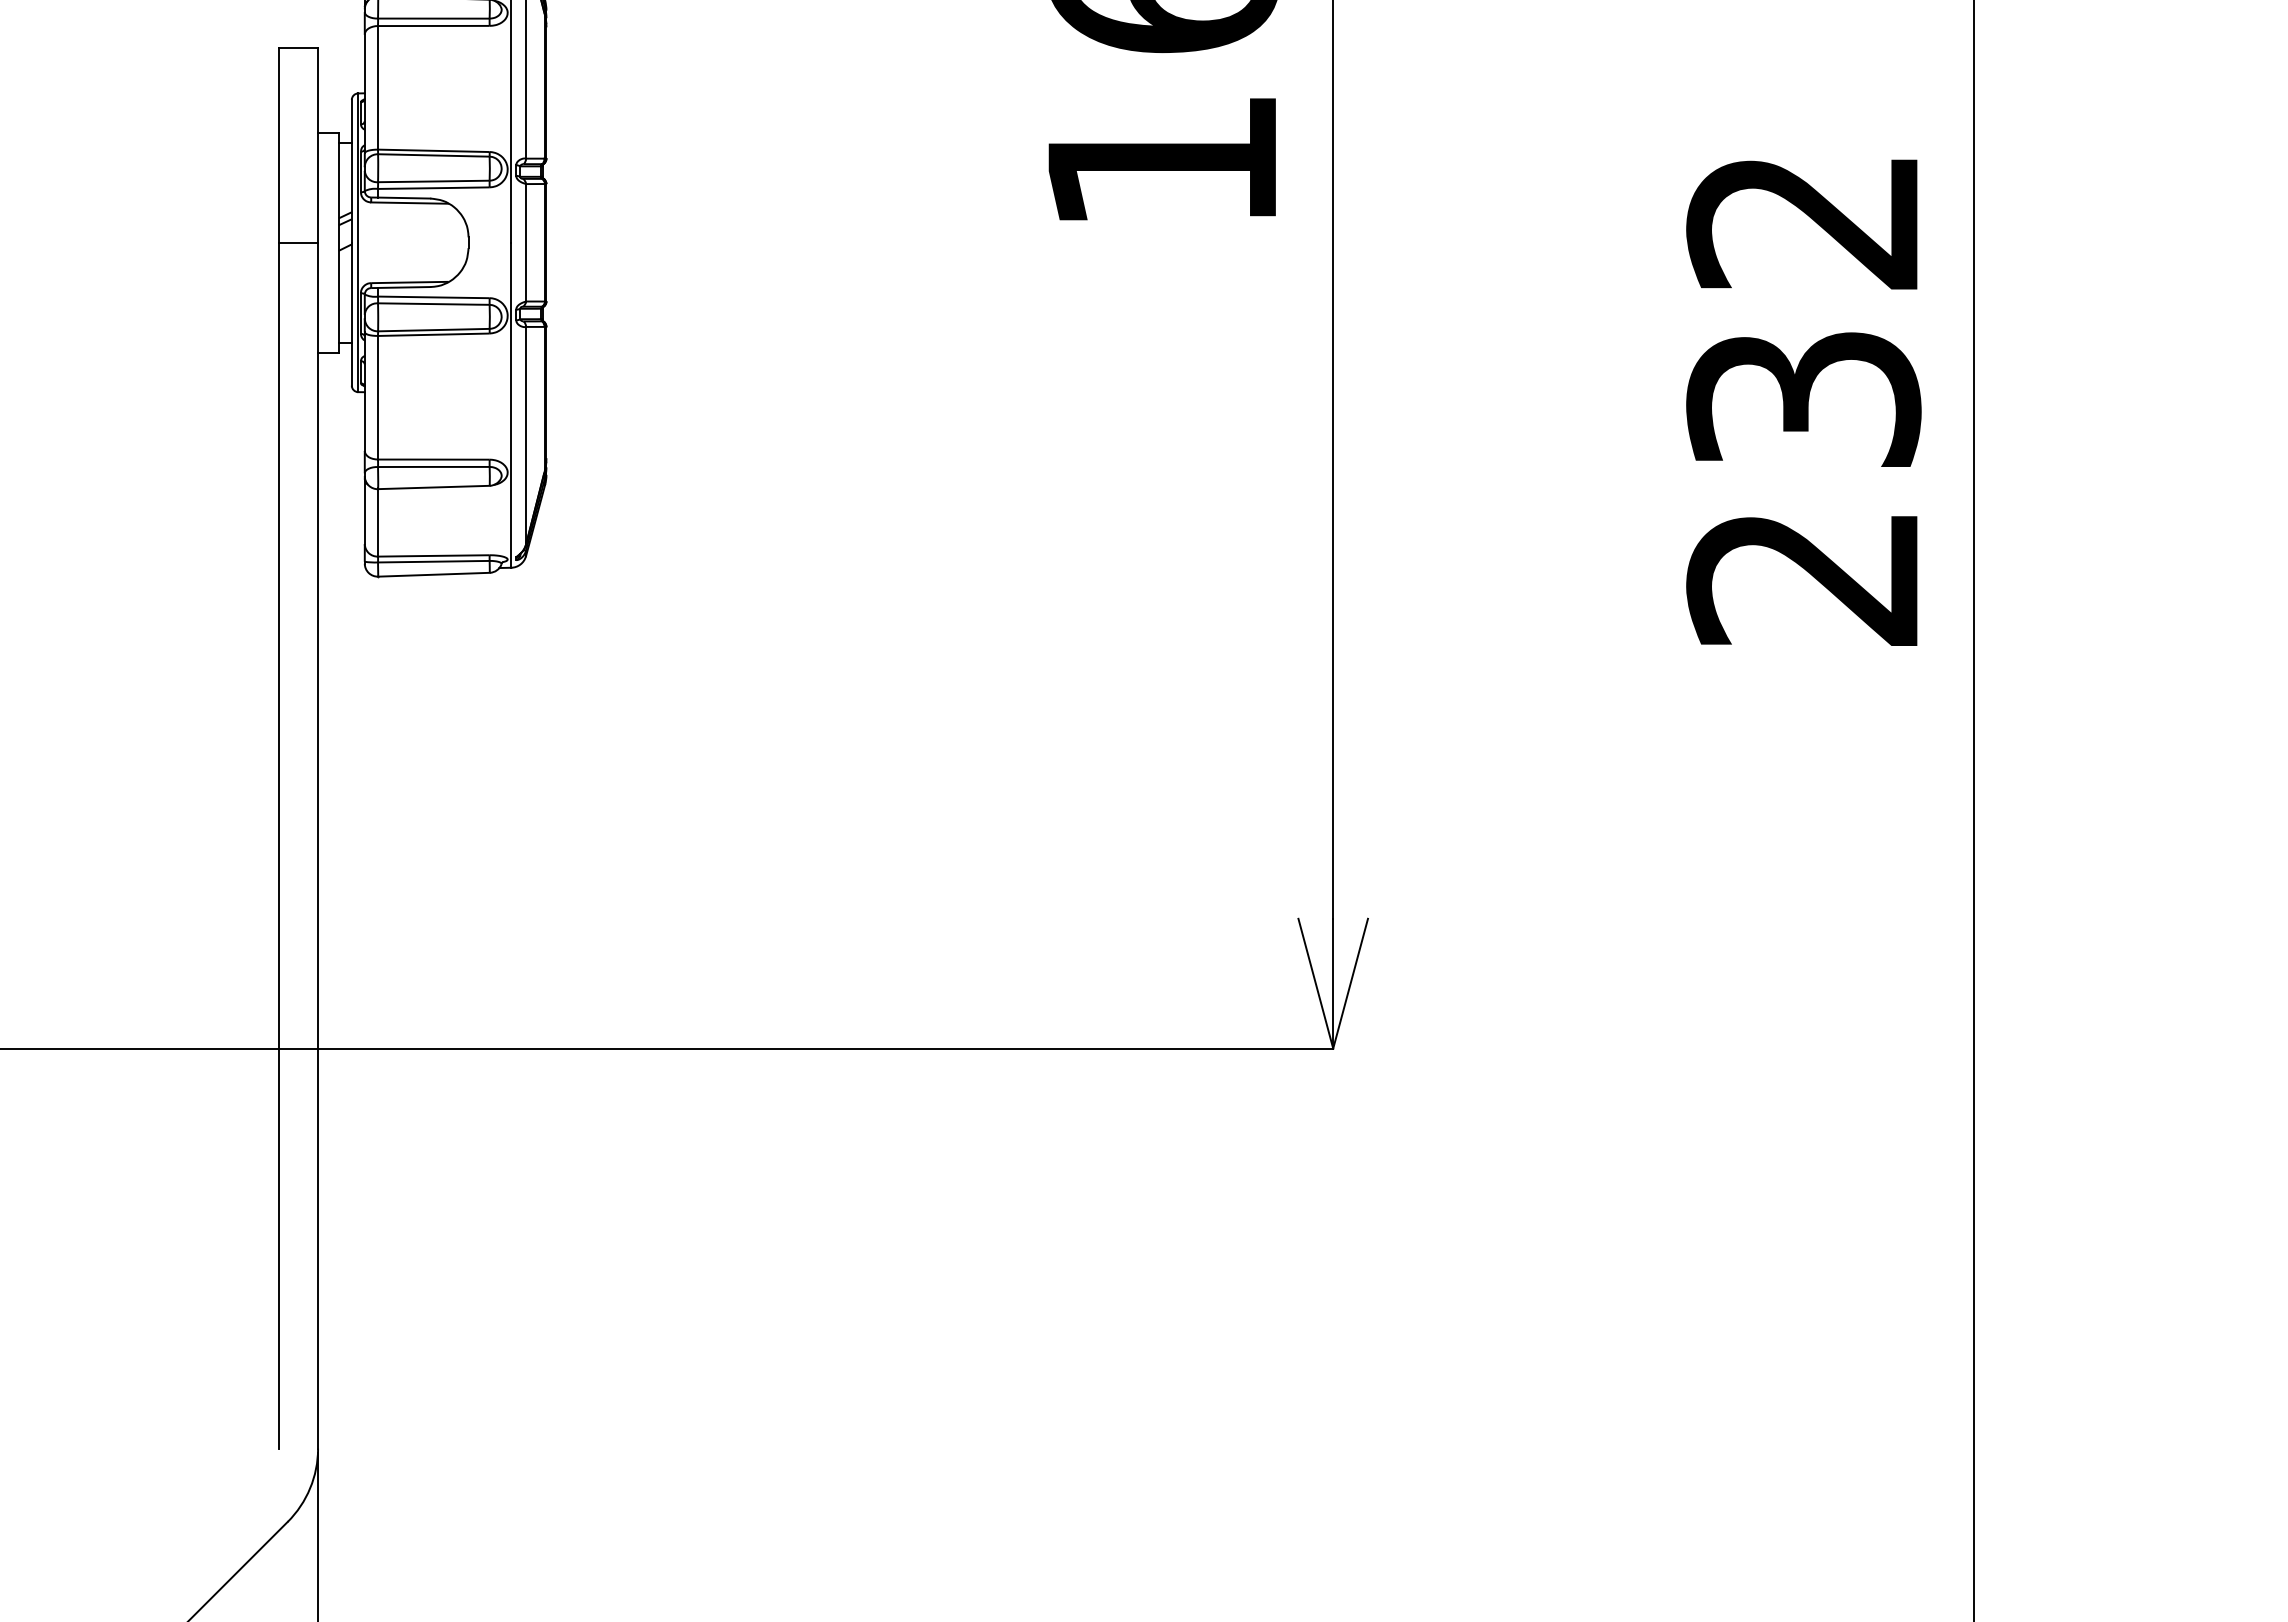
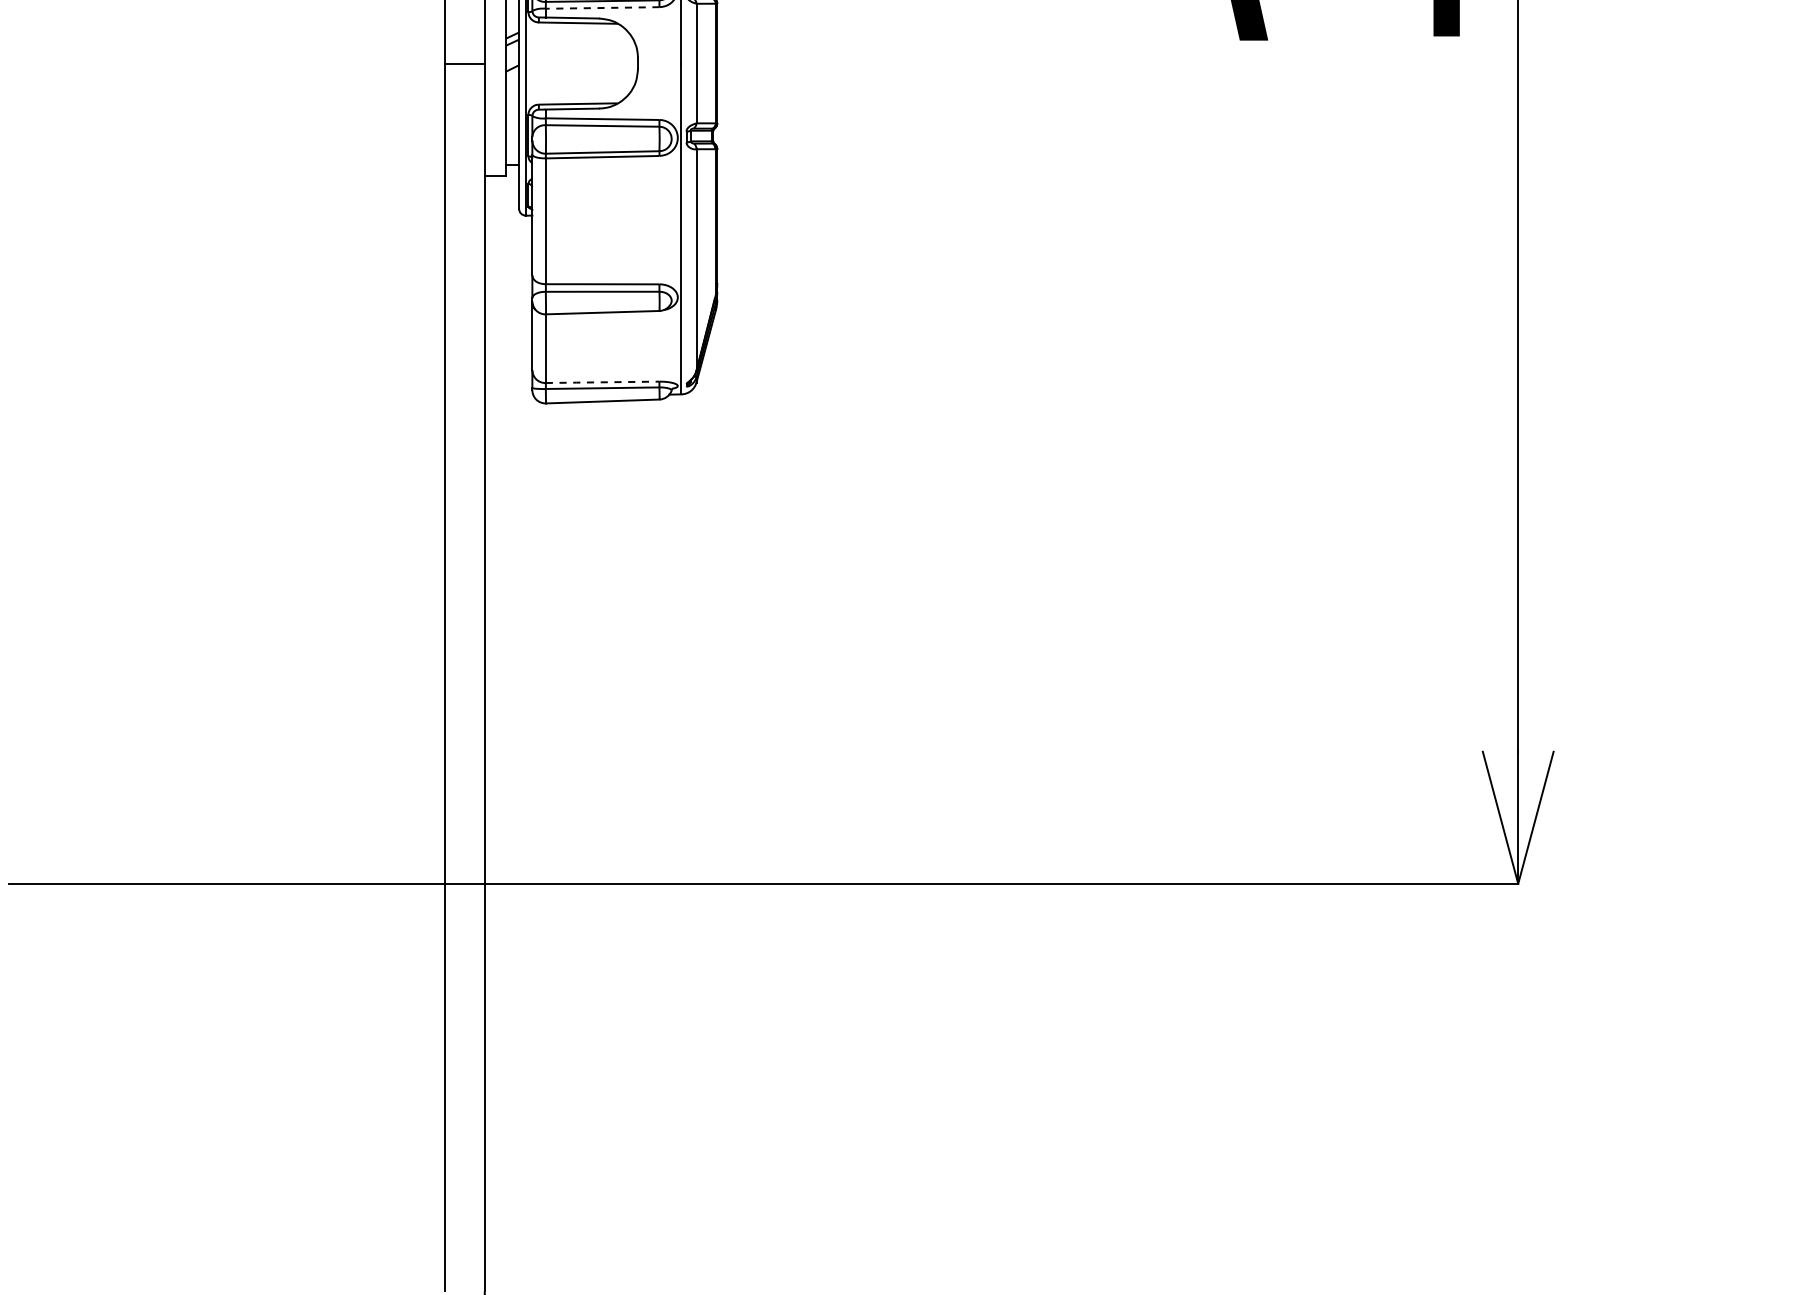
line: (433, 188) -> (602, 8), solid -> dashed
line: (433, 555) -> (602, 381), solid -> dashed

